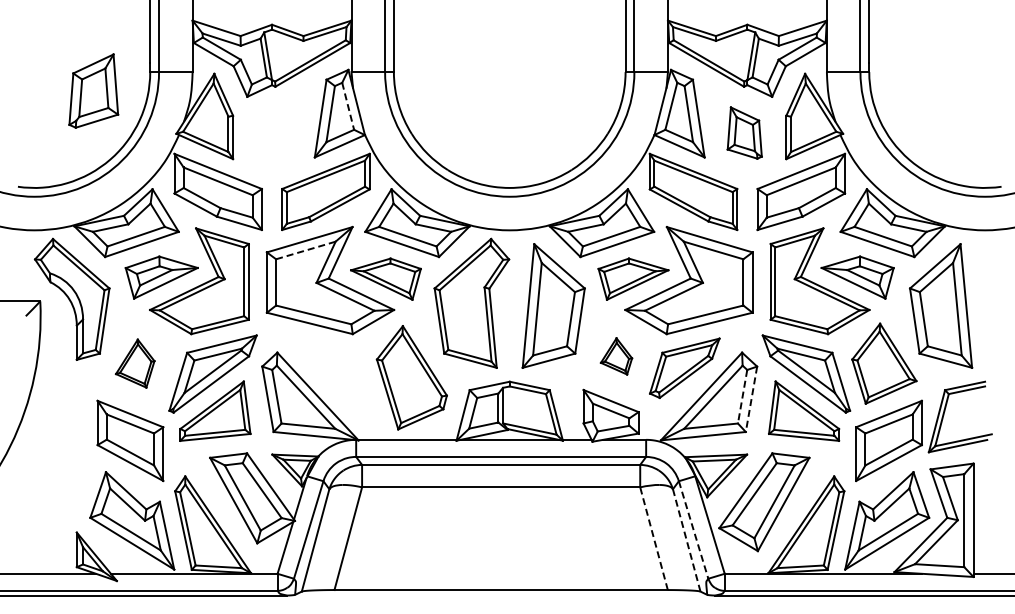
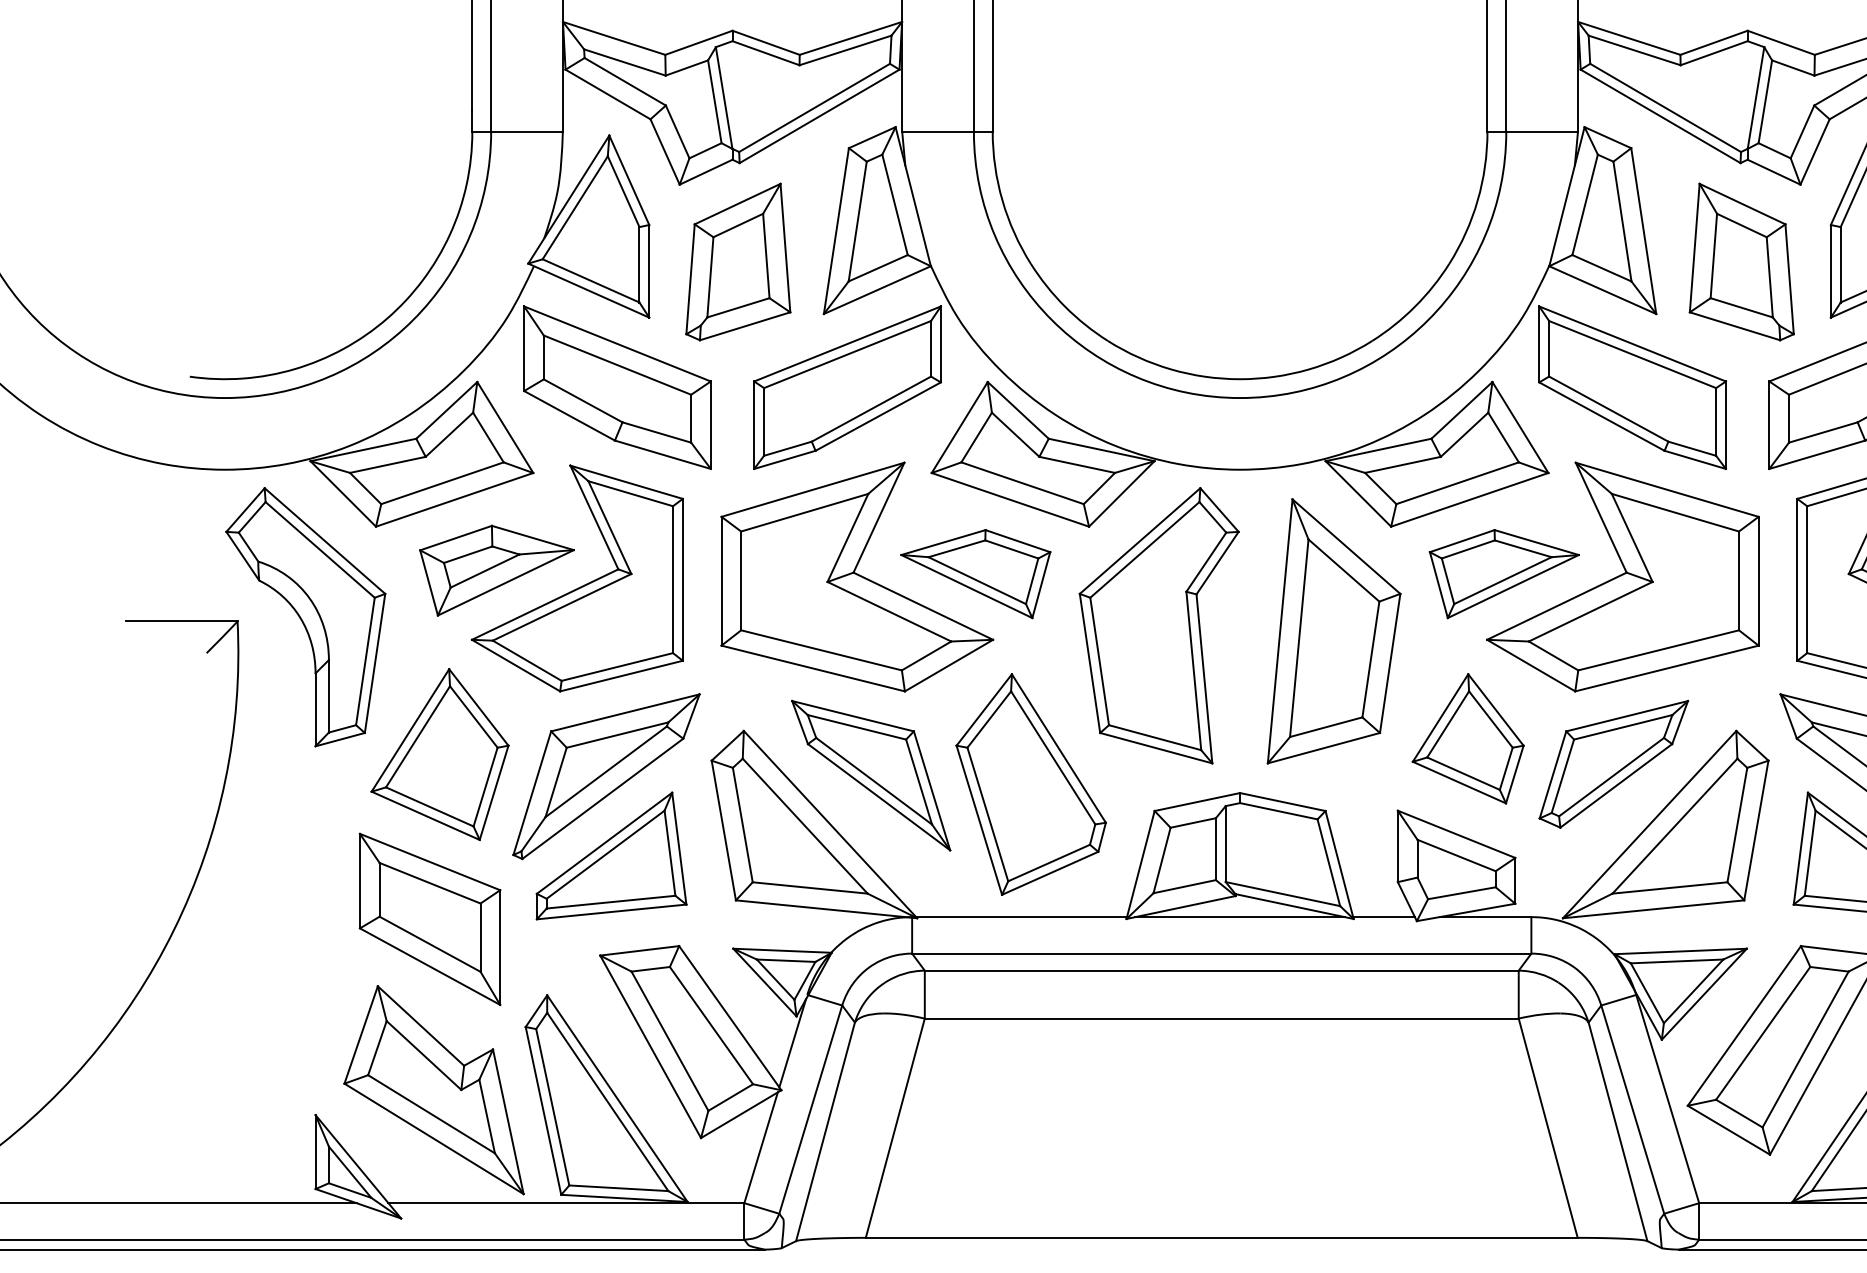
part: (93, 90) -> (737, 260), moved
line: (348, 106) -> (895, 205), dashed -> solid
part: (744, 132) -> (1741, 260), size x1.43
line: (306, 250) -> (806, 512), dashed -> solid
part: (616, 356) -> (1468, 739), size x1.67
part: (135, 363) -> (440, 754), size x1.67
part: (336, 373) -> (870, 775), added
line: (742, 397) -> (1737, 826), dashed -> solid
line: (751, 399) -> (1756, 830), dashed -> solid
line: (693, 529) -> (1632, 1108), dashed -> solid
line: (653, 538) -> (1547, 1127), dashed -> solid
line: (686, 540) -> (1617, 1132), dashed -> solid

